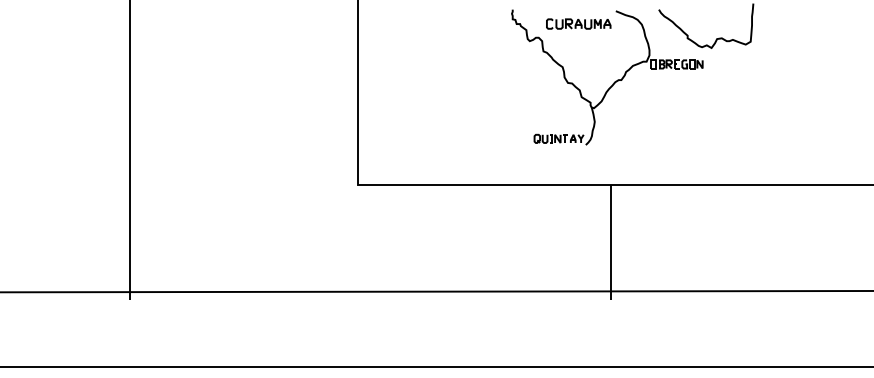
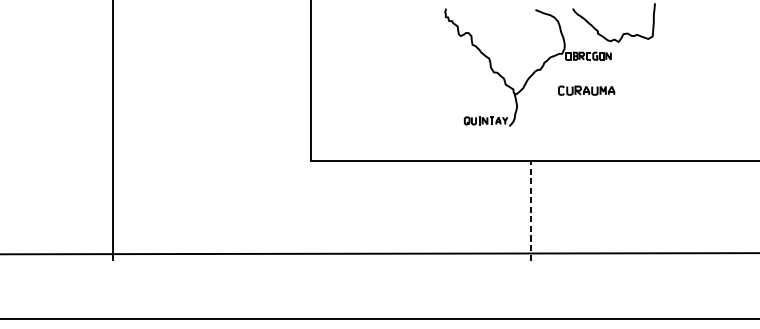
part: (578, 23) -> (586, 90), moved
line: (611, 241) -> (531, 210), solid -> dashed

